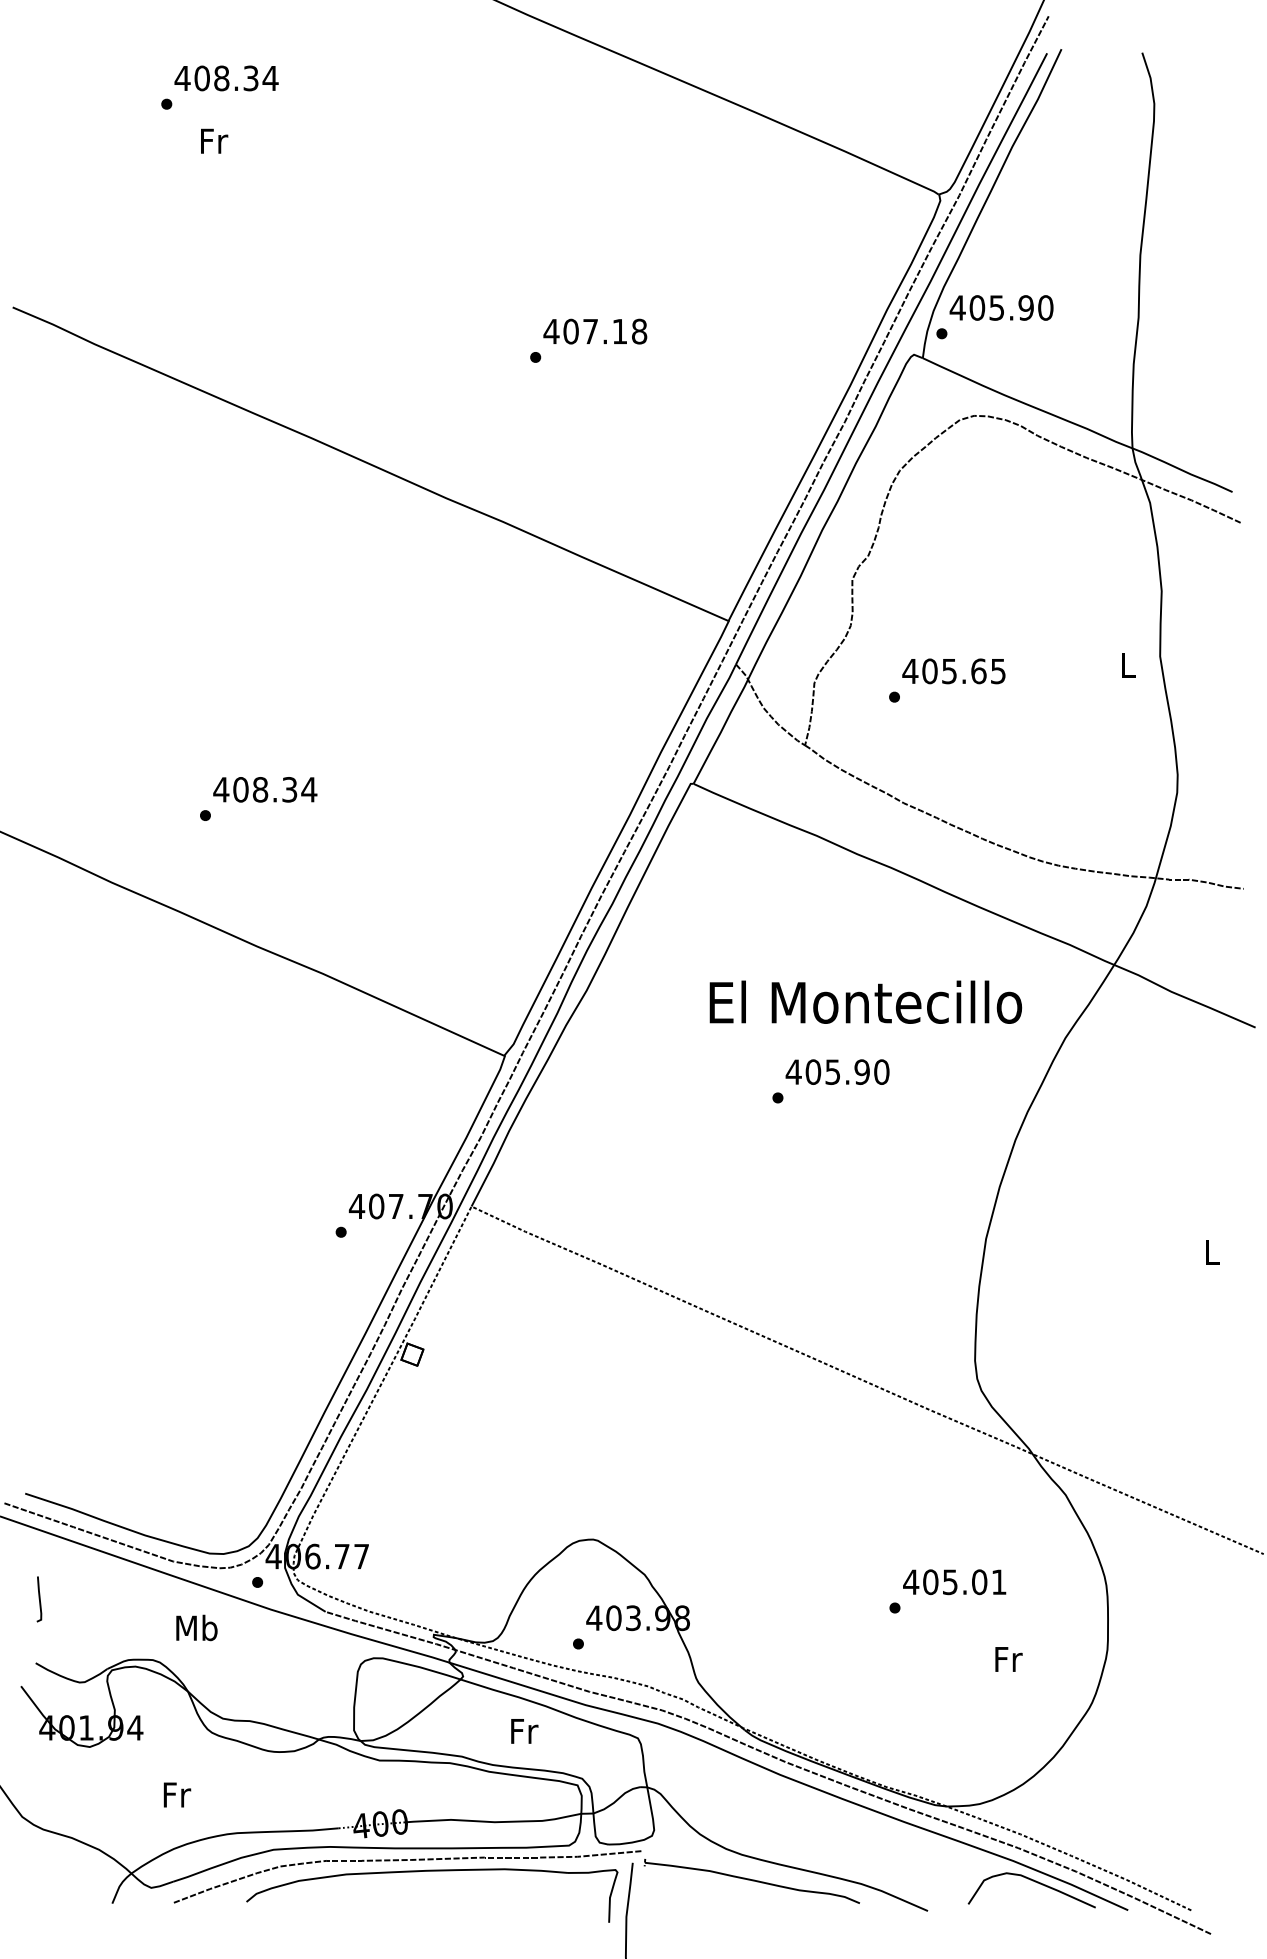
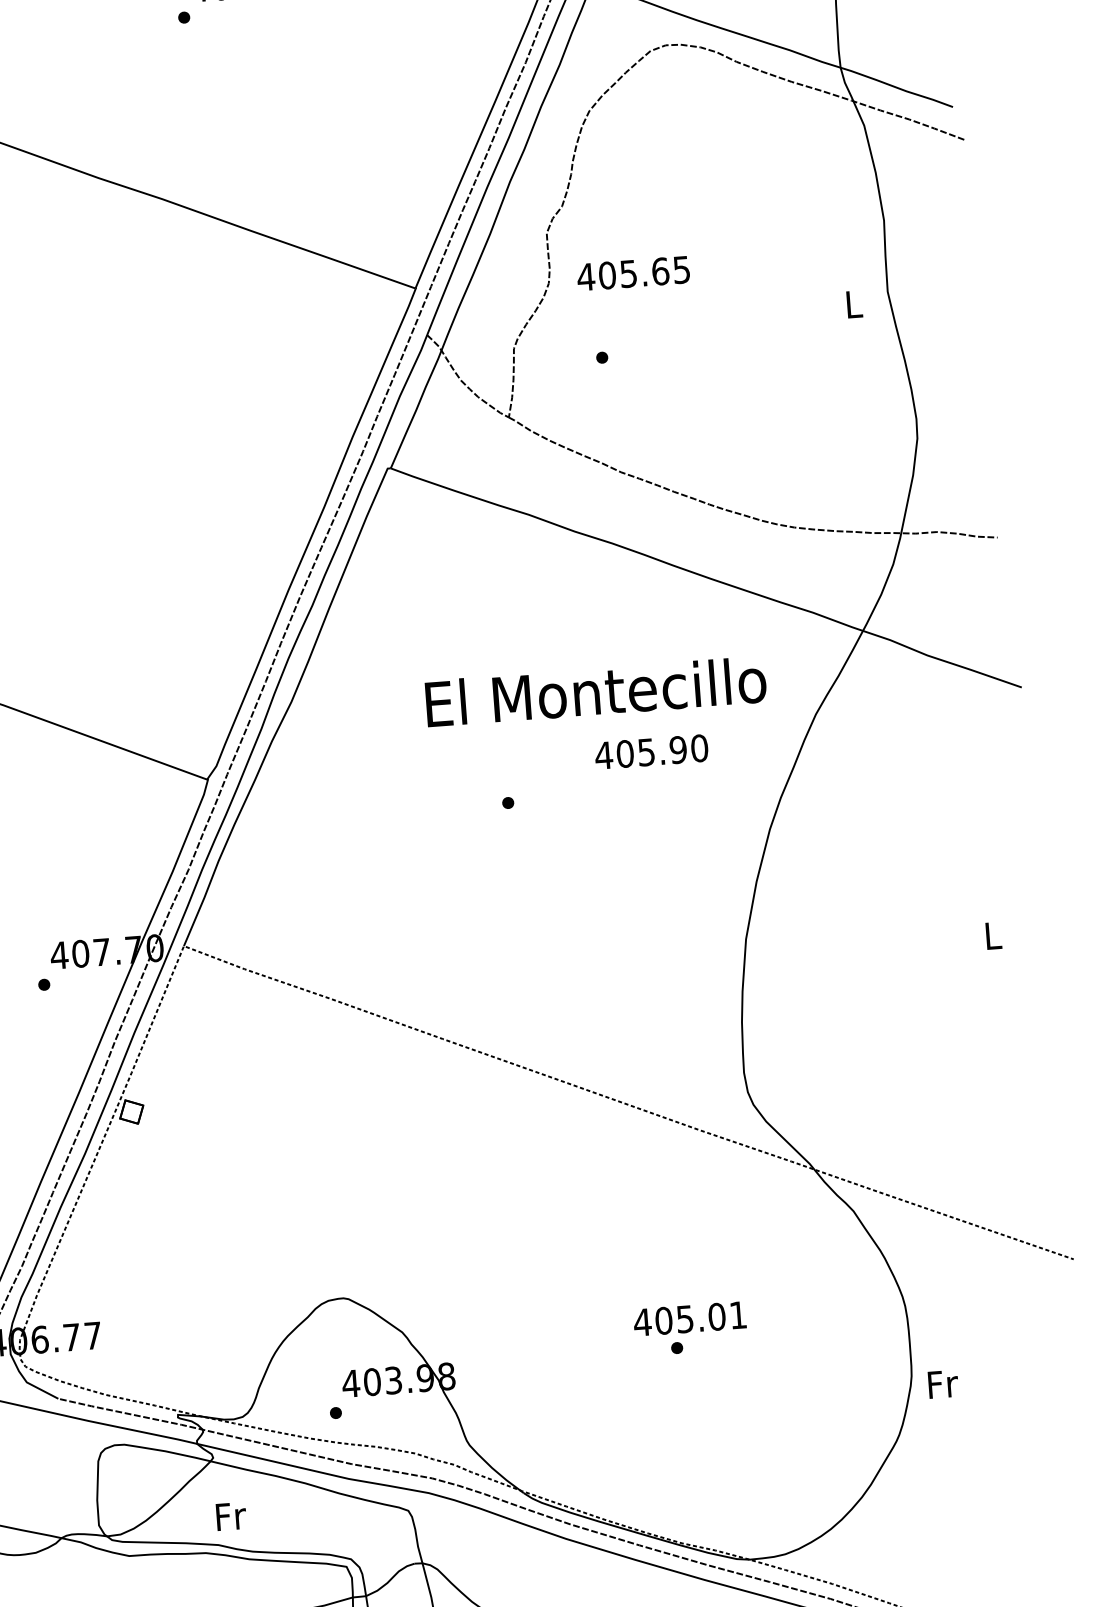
text: (953, 671) -> (633, 273), moved
text: (837, 1071) -> (651, 751), moved
text: (954, 1582) -> (689, 1319), moved
text: (1008, 1659) -> (942, 1384), moved
text: (524, 1731) -> (231, 1516), moved

